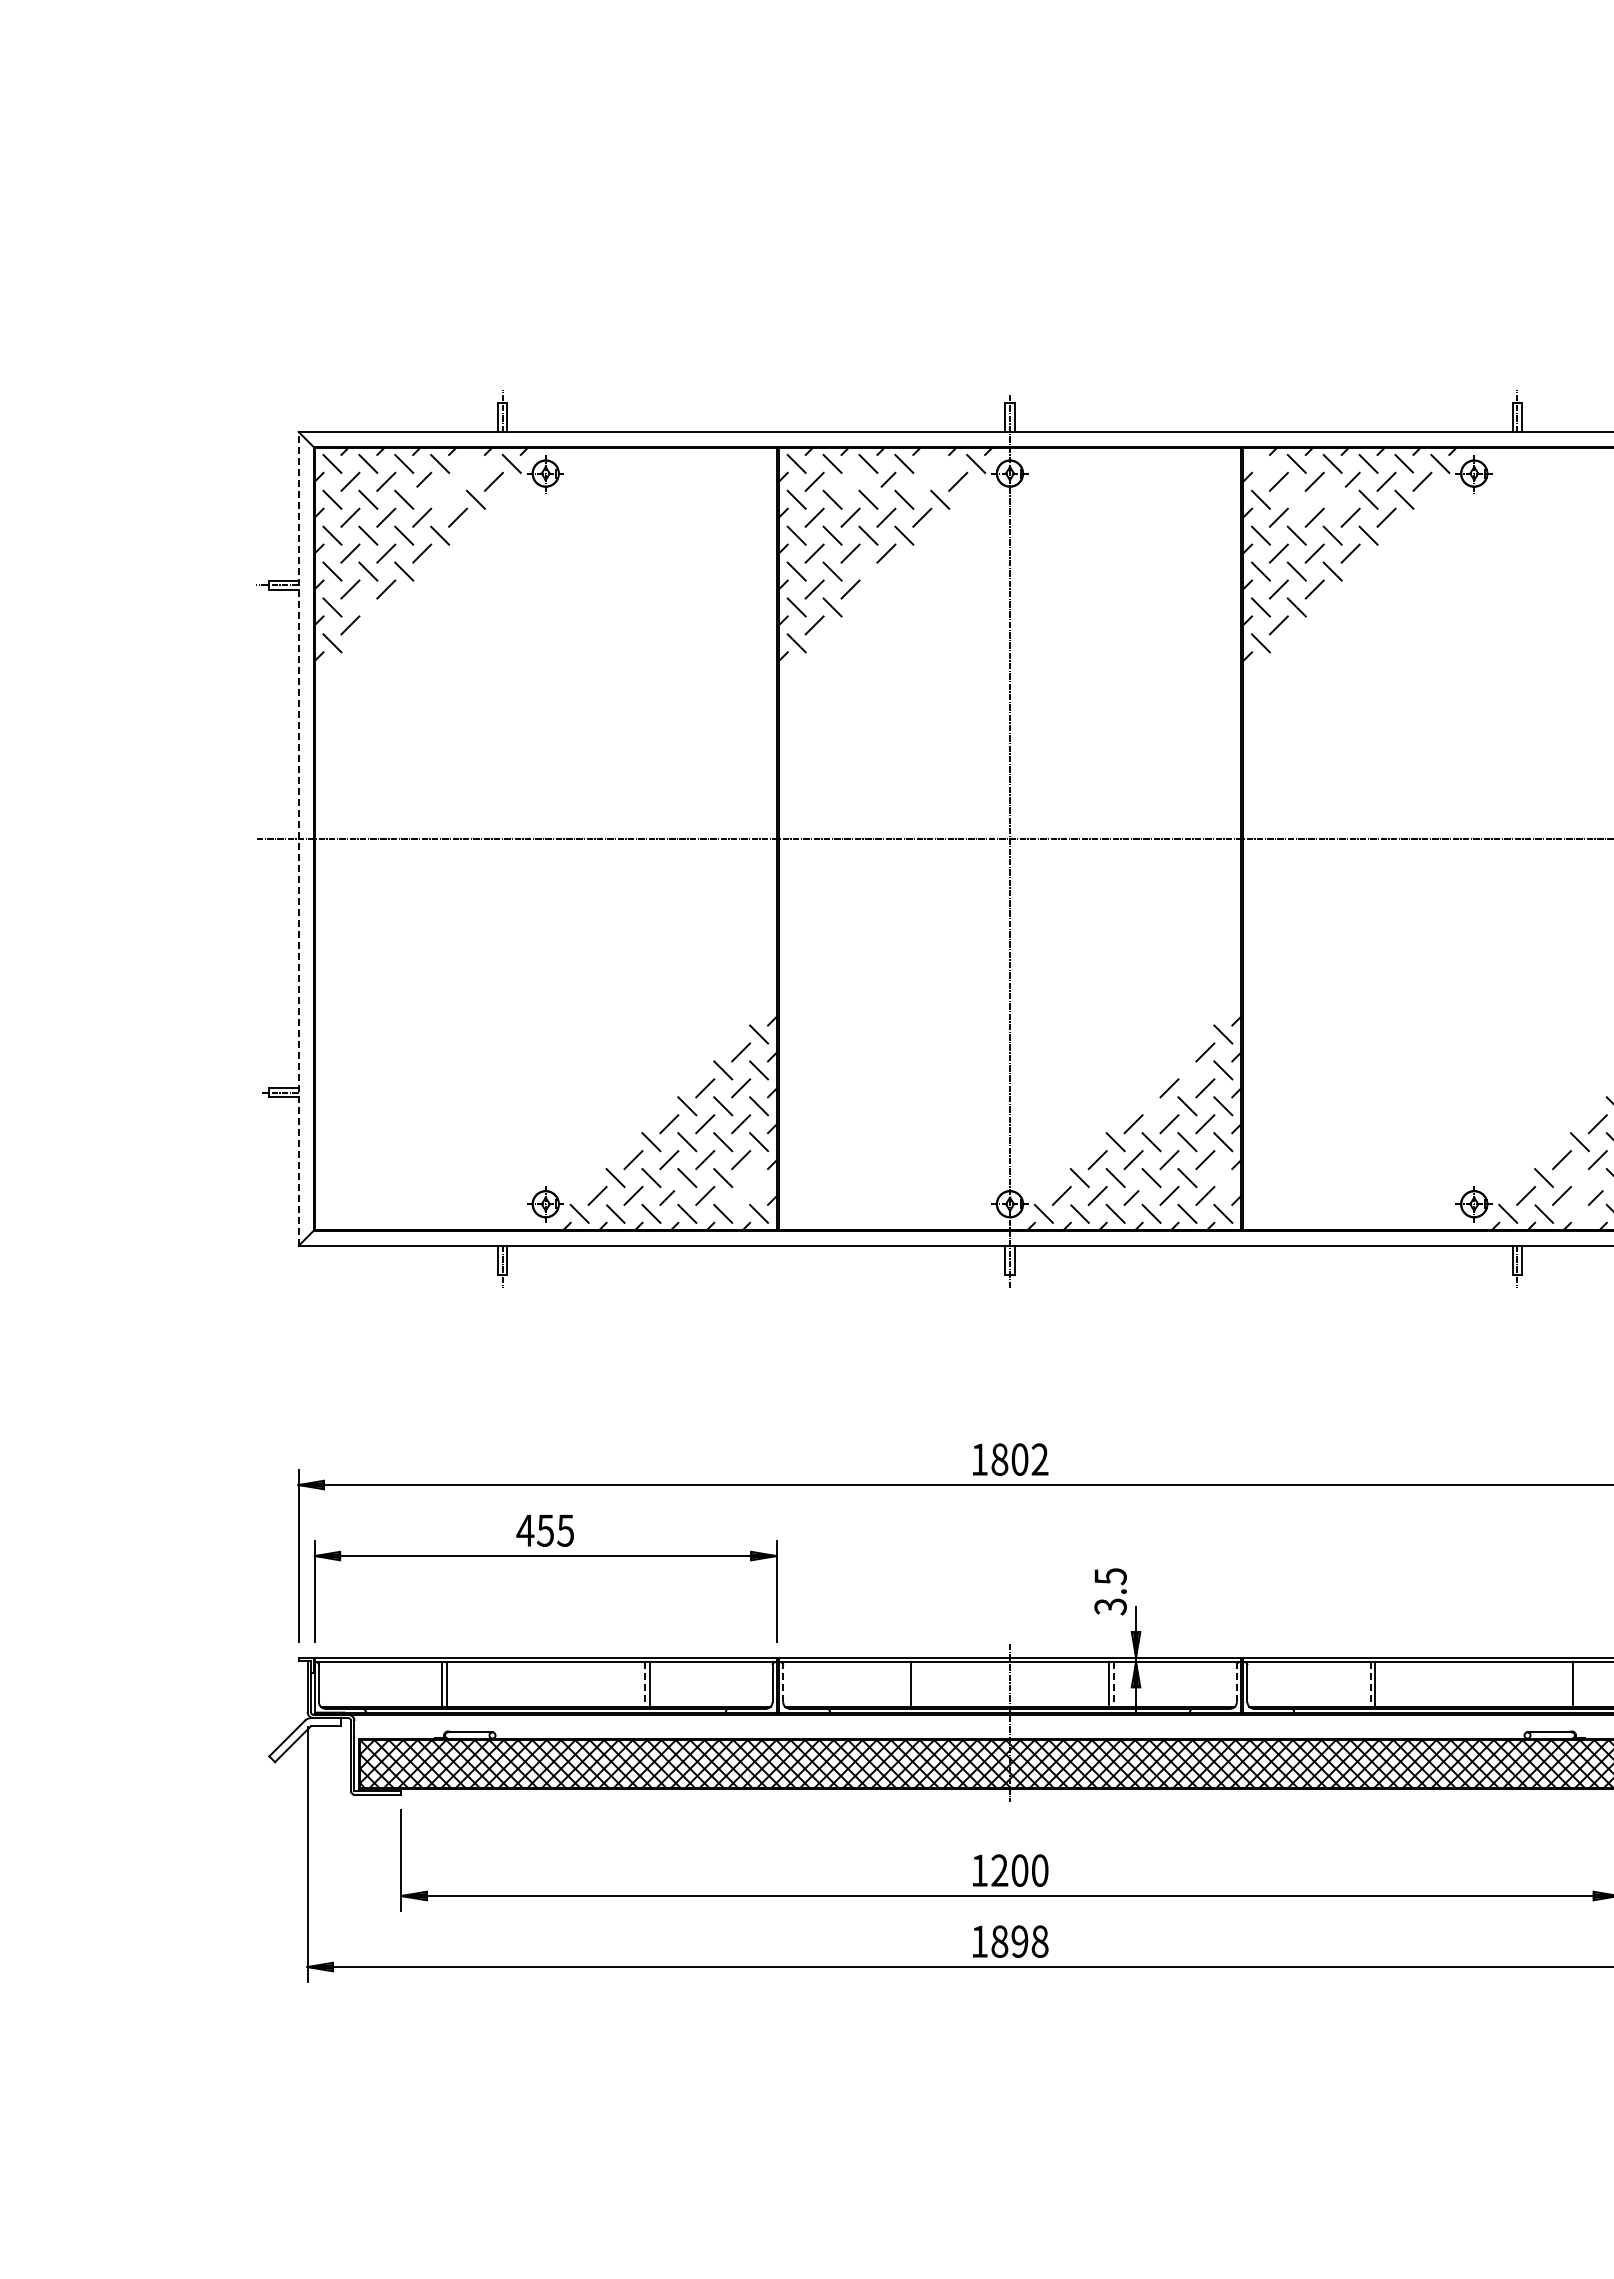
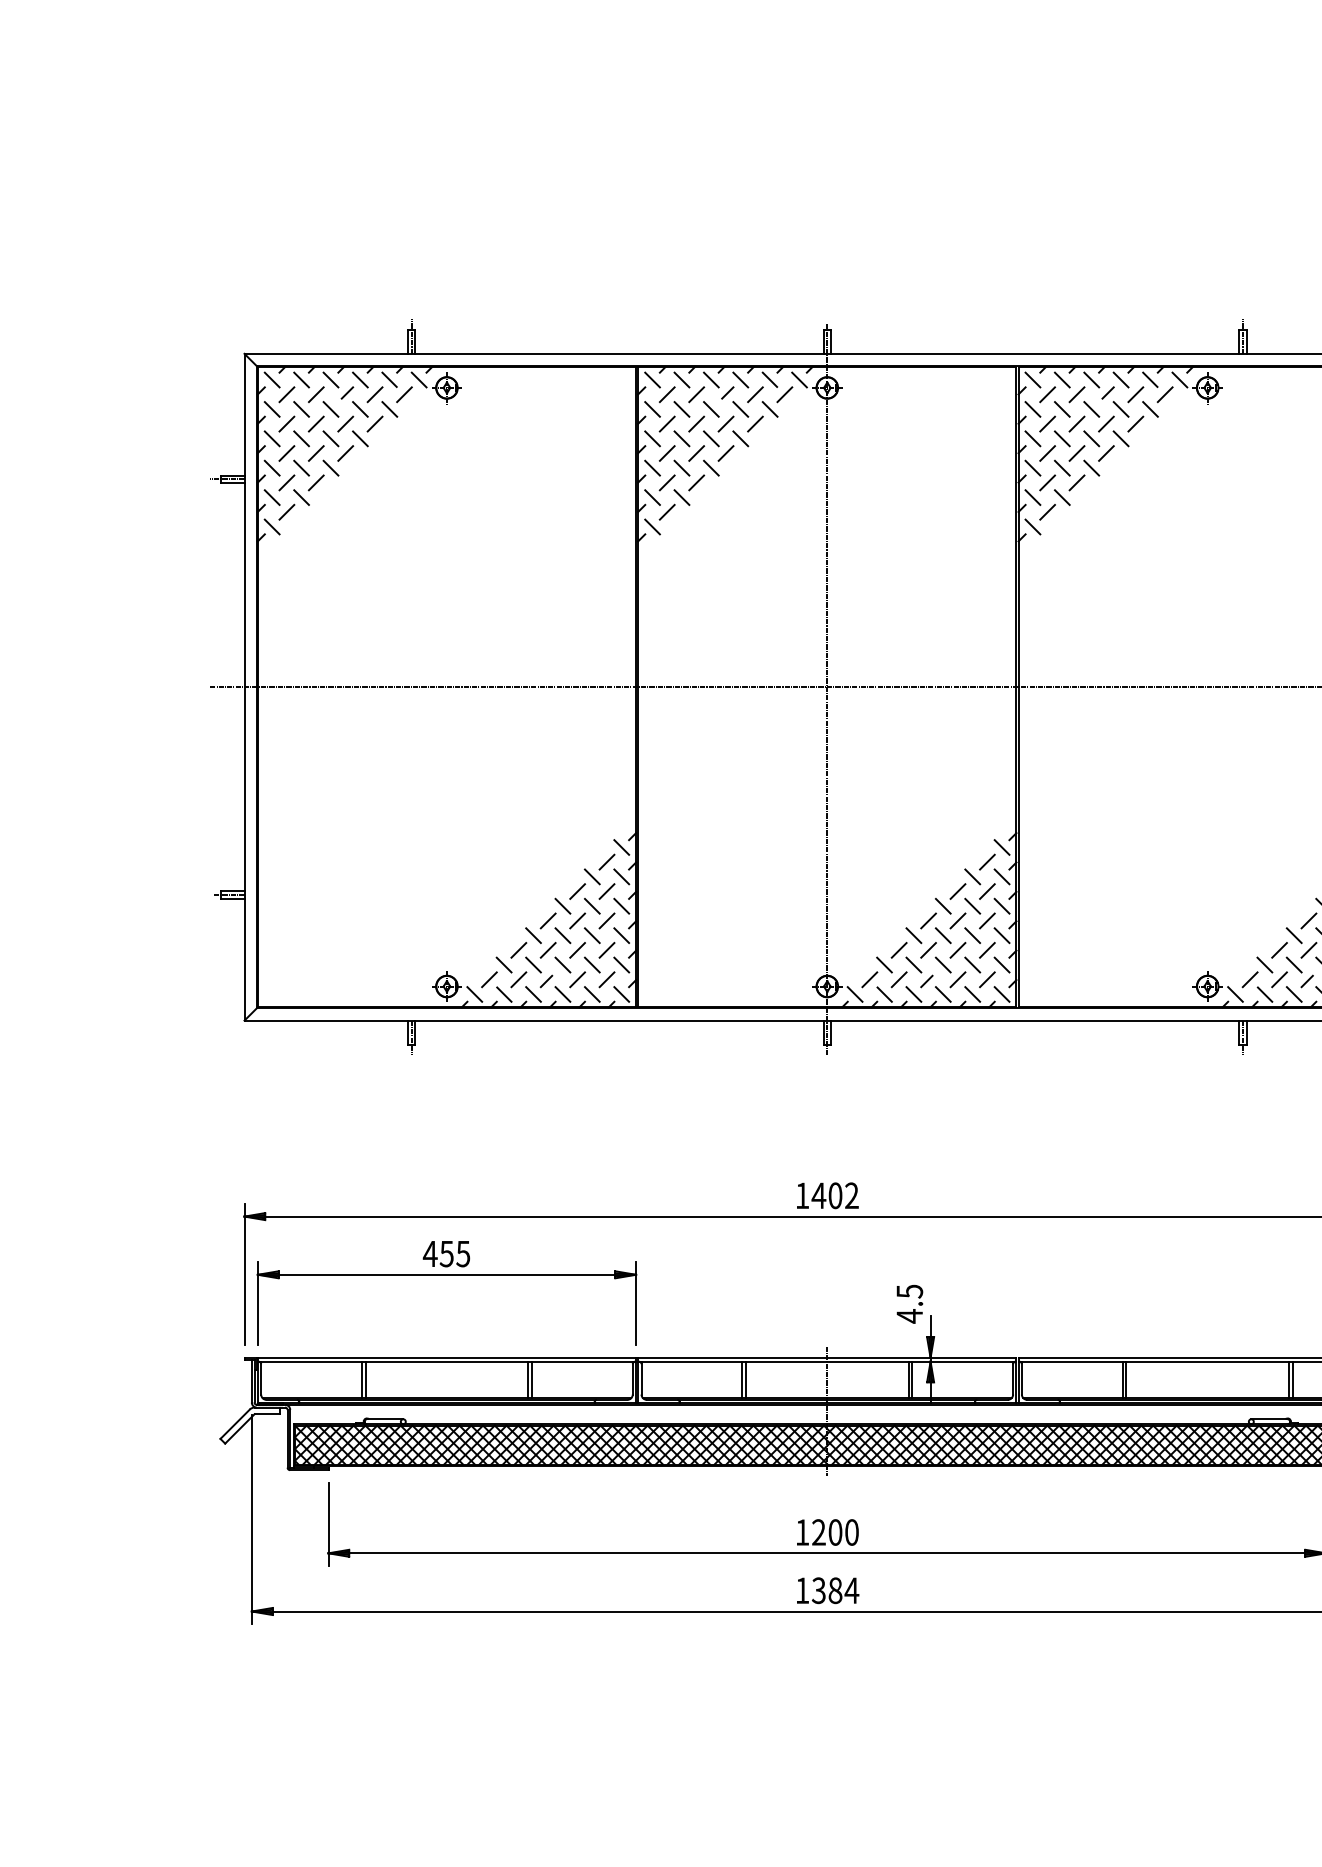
line: (475, 463) -> (389, 379), added
line: (939, 463) -> (769, 379), added
line: (1260, 463) -> (1032, 379), added
line: (458, 481) -> (375, 394), added
line: (850, 481) -> (696, 394), added
line: (922, 481) -> (755, 394), added
line: (440, 499) -> (360, 409), added
line: (1296, 499) -> (1062, 409), added
line: (1332, 499) -> (1091, 409), added
line: (868, 571) -> (711, 468), added
line: (368, 607) -> (301, 497), added
line: (298, 838) -> (244, 686), dashed -> solid
line: (1187, 1070) -> (972, 876), added
line: (1151, 1106) -> (943, 906), added
line: (759, 1177) -> (622, 964), added
line: (1223, 1177) -> (1002, 964), added
line: (1579, 1177) -> (1293, 964), added
line: (741, 1195) -> (607, 979), added
line: (1579, 1213) -> (1293, 994), added
text: (999, 1459) -> (818, 1195), 1802 -> 1402
text: (1110, 1606) -> (909, 1316), 3.5 -> 4.5
line: (783, 1681) -> (641, 1377), dashed -> solid
line: (1236, 1681) -> (1012, 1377), dashed -> solid
line: (644, 1684) -> (527, 1380), dashed -> solid
line: (906, 1684) -> (742, 1380), added
line: (1113, 1684) -> (912, 1380), dashed -> solid
line: (1370, 1684) -> (1122, 1380), dashed -> solid
line: (1578, 1684) -> (1293, 1380), added
text: (1020, 1941) -> (835, 1590), 1898 -> 1384

